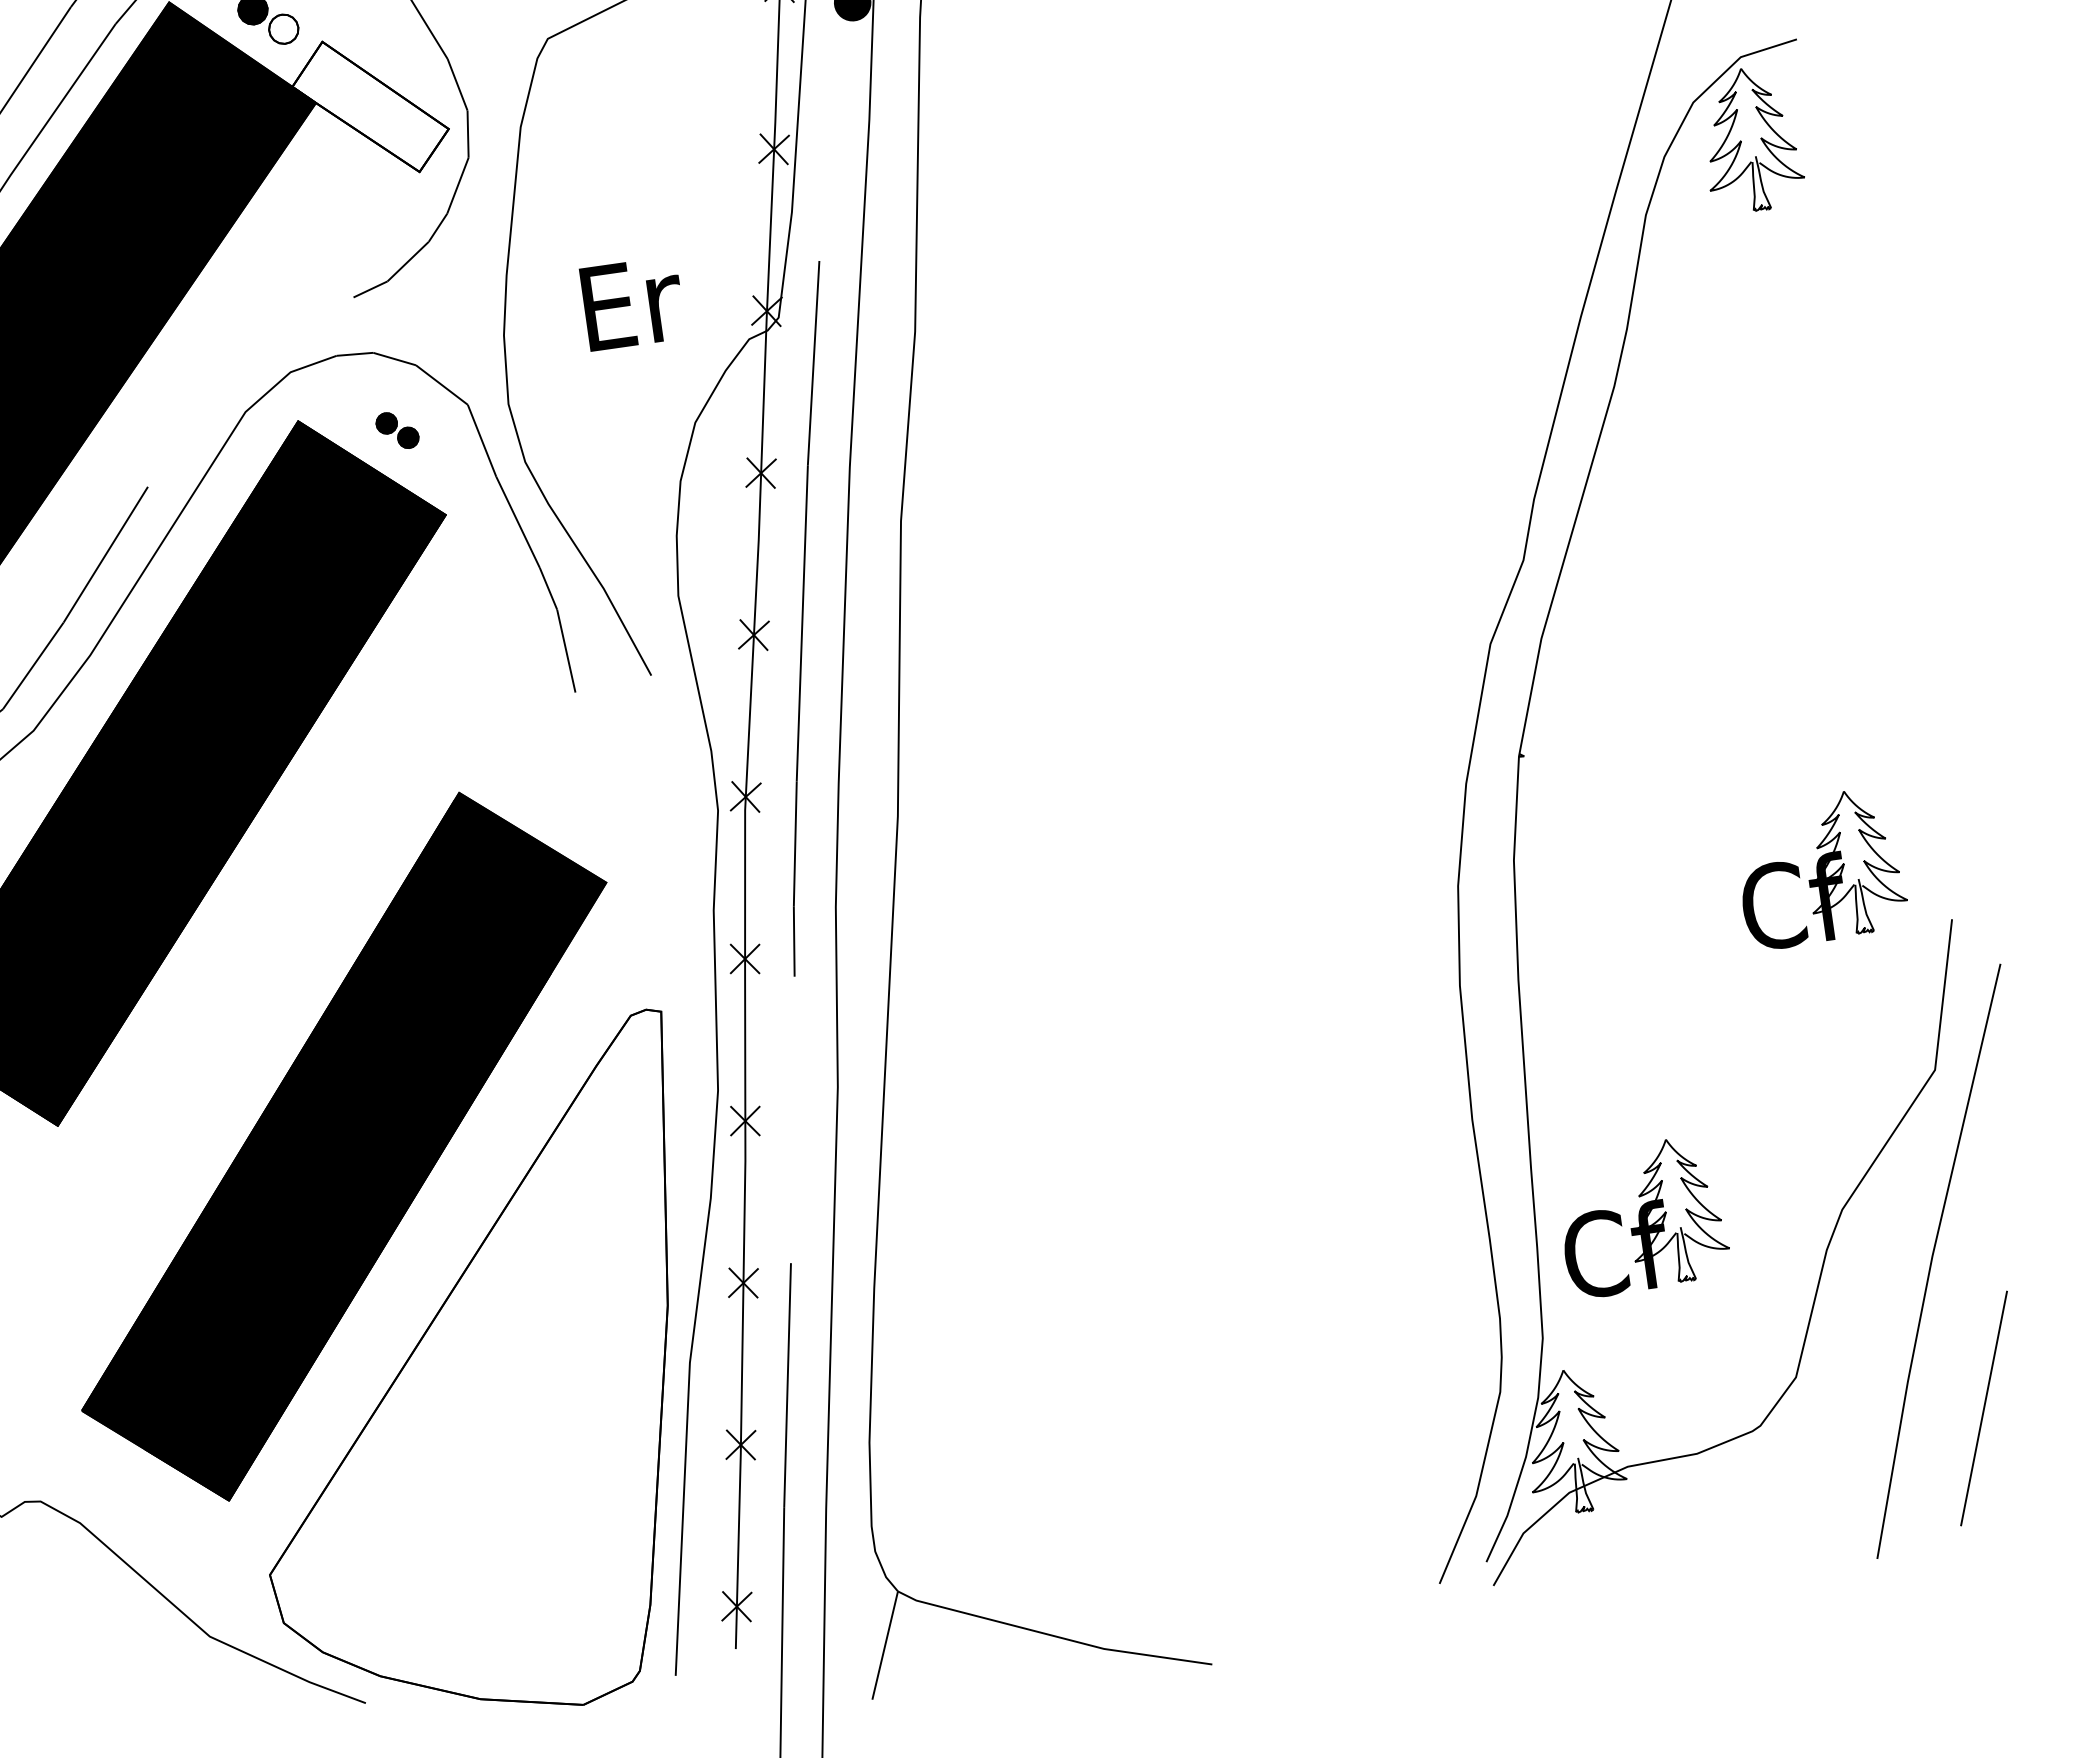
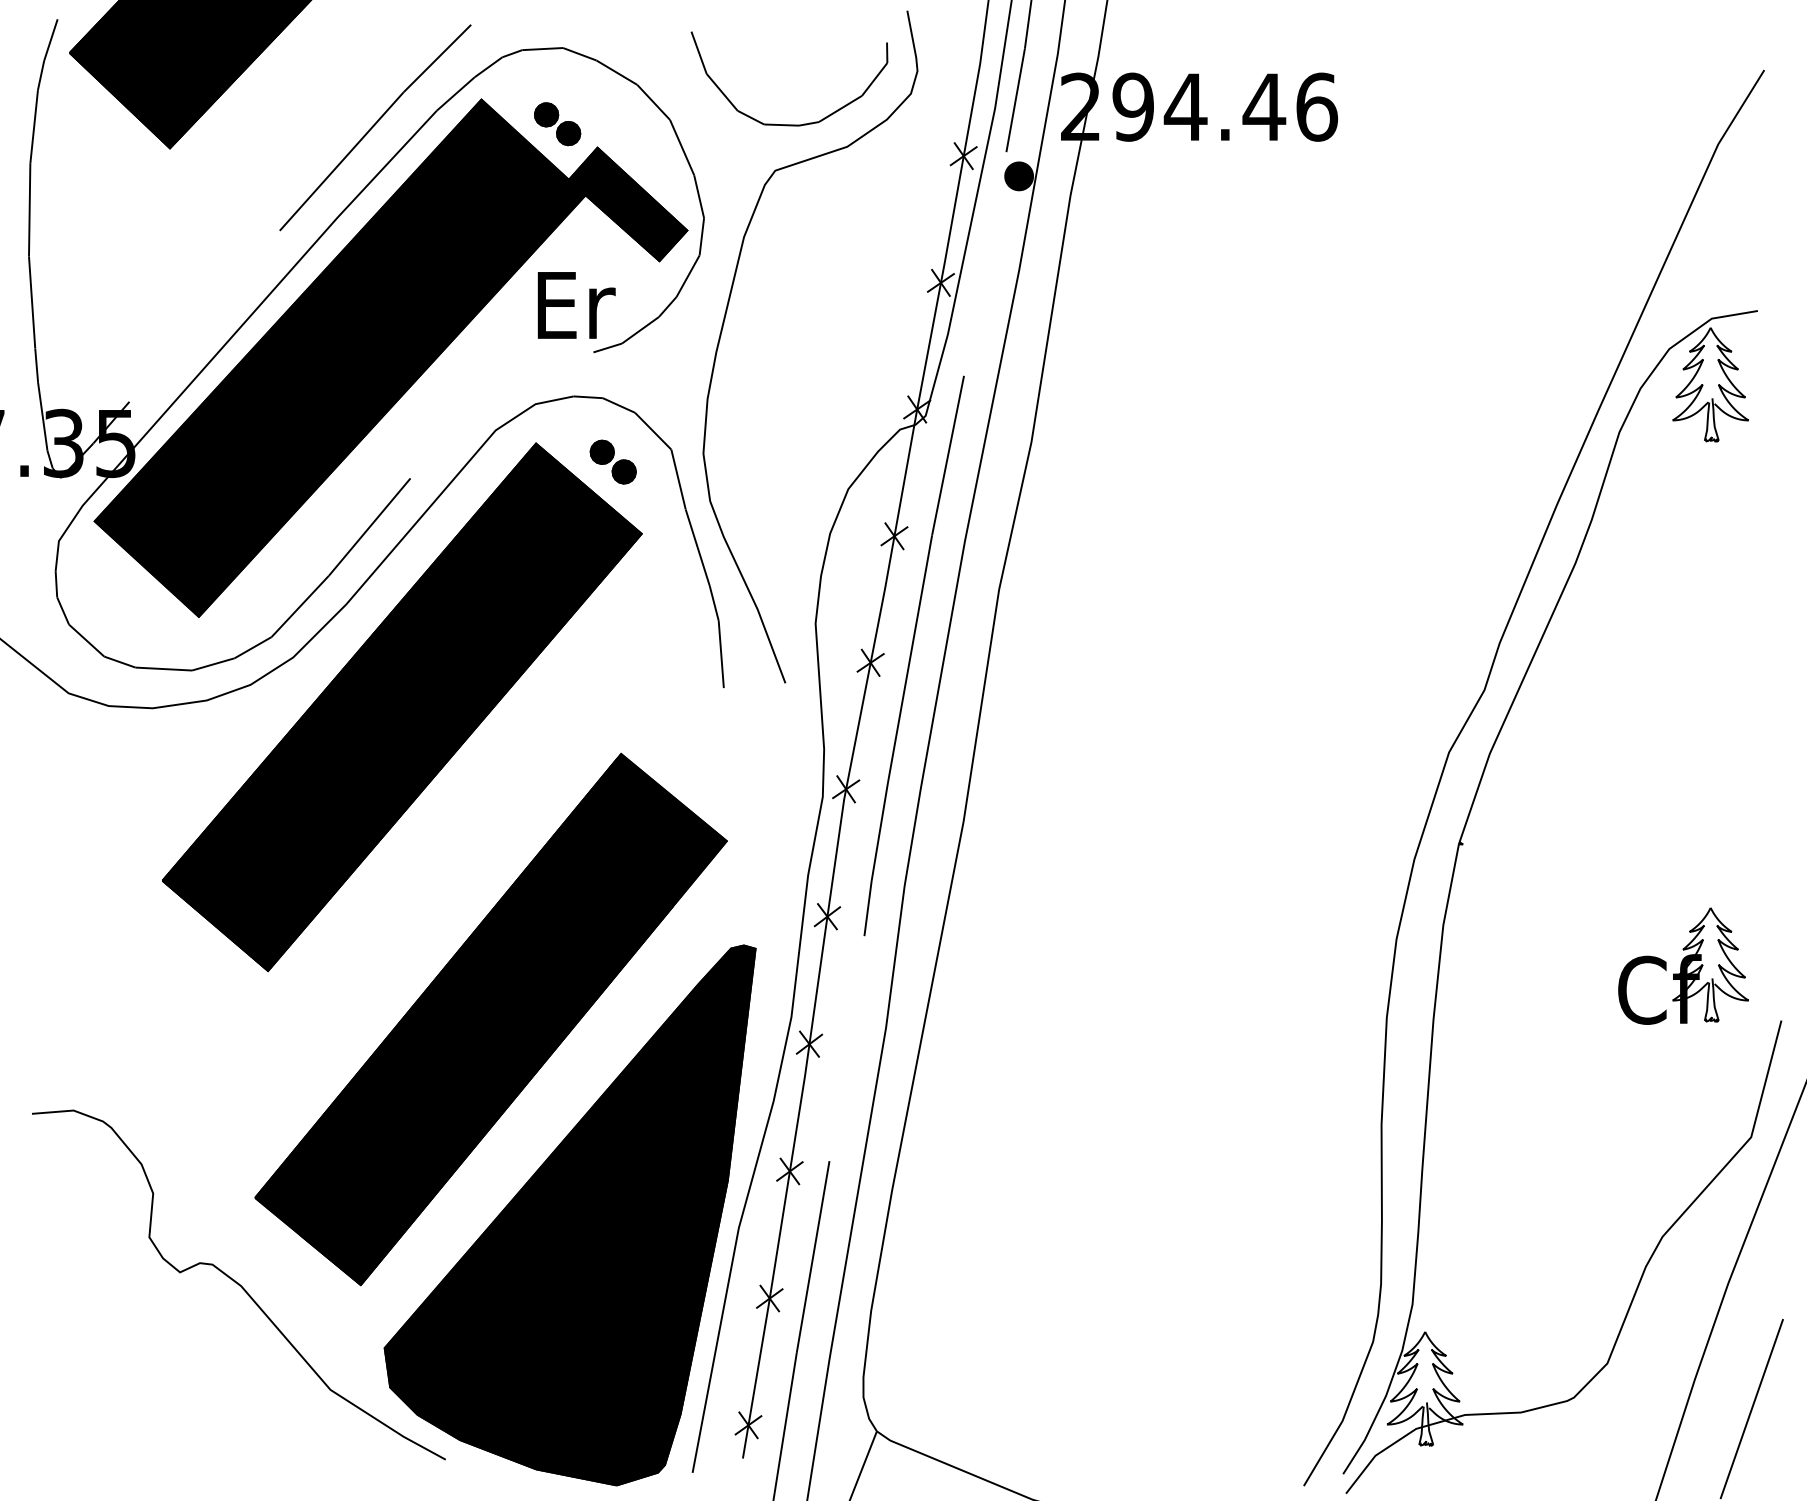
fill: (283, 29) -> (568, 133), added
fill: (369, 107) -> (627, 204), added
text: (632, 303) -> (576, 305), moved
part: (396, 430) -> (612, 461), size x1.43
part: (1642, 1216) -> (1504, 1219), removed
fill: (476, 1377) -> (569, 1215), added

